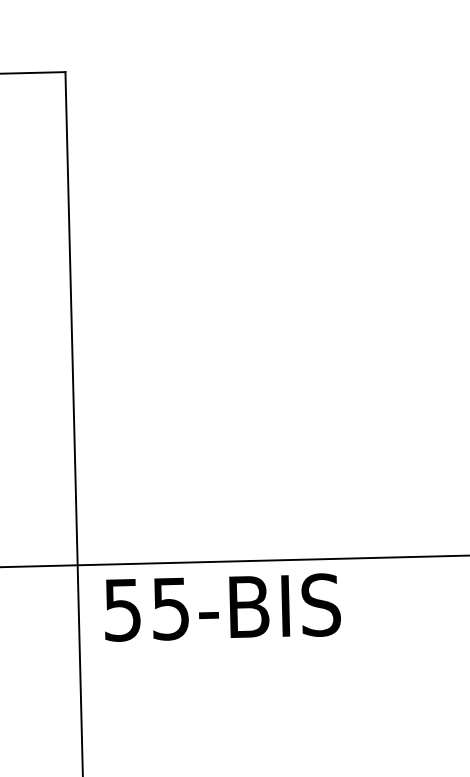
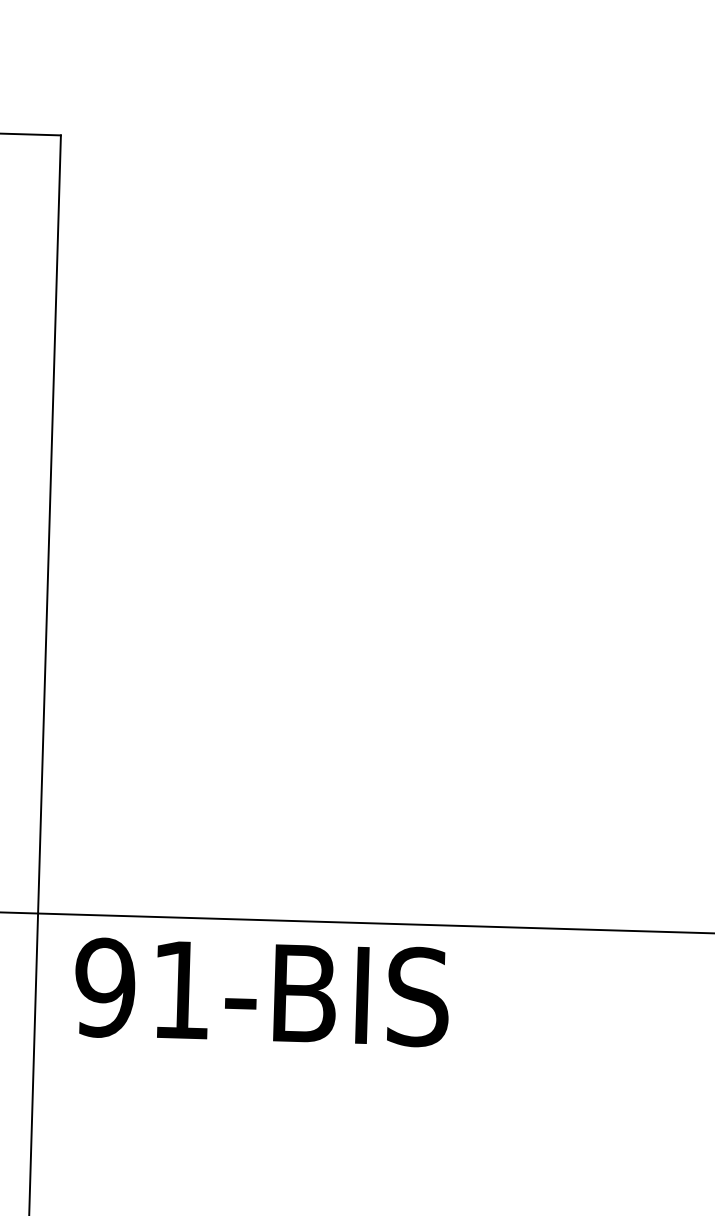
text: (145, 609) -> (141, 988), 55-BIS -> 91-BIS

